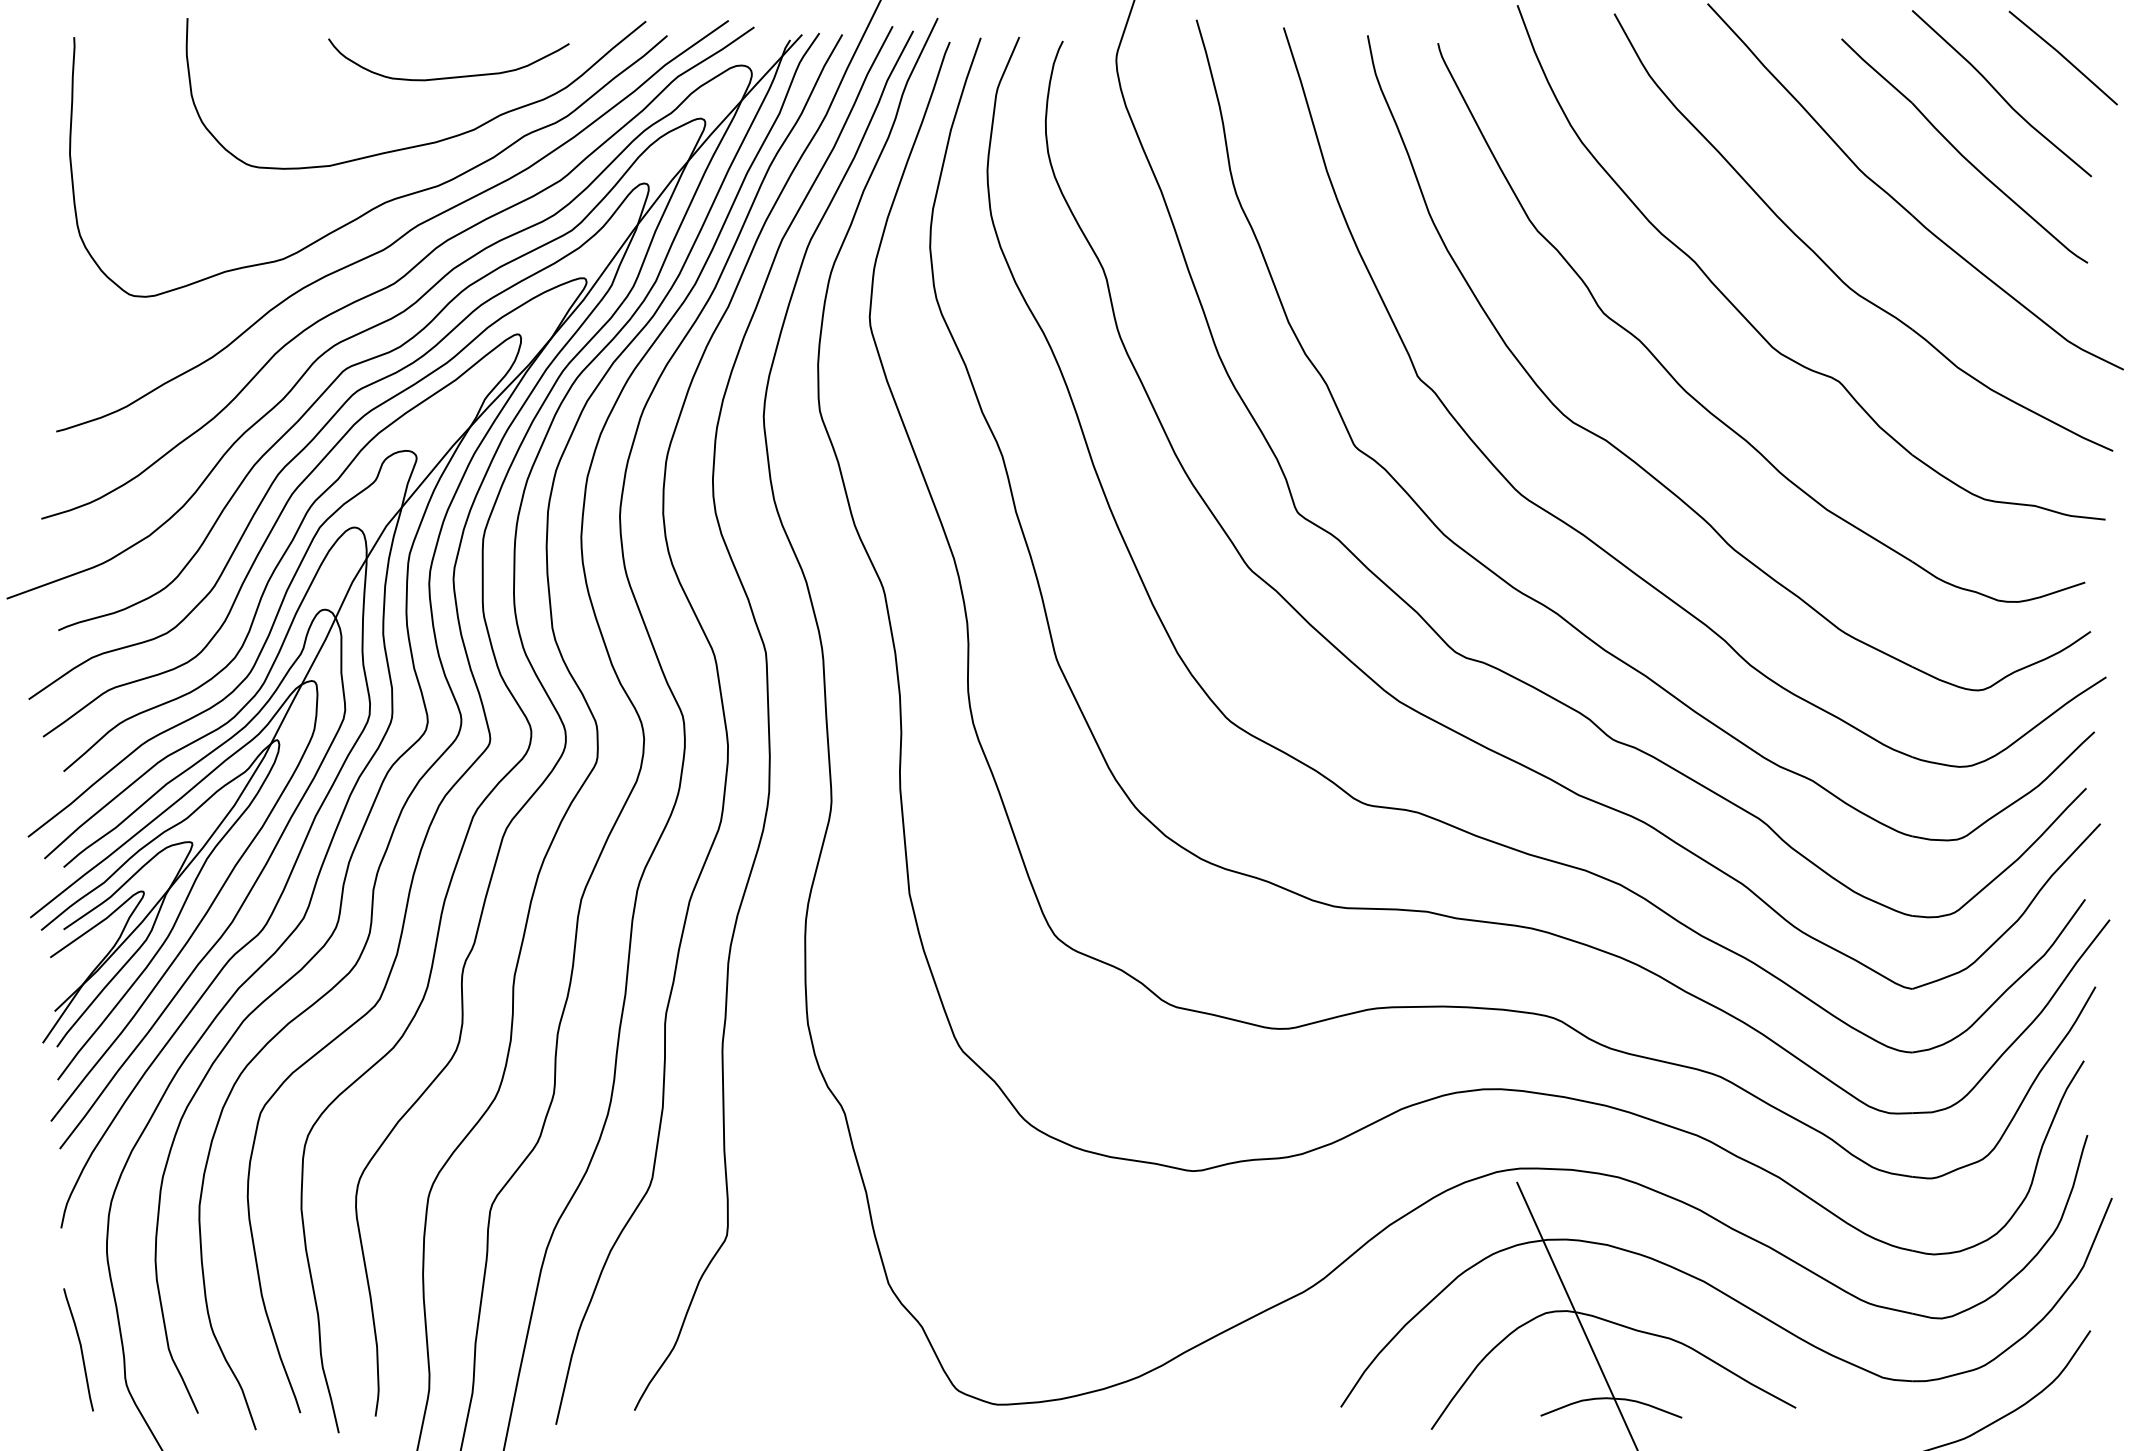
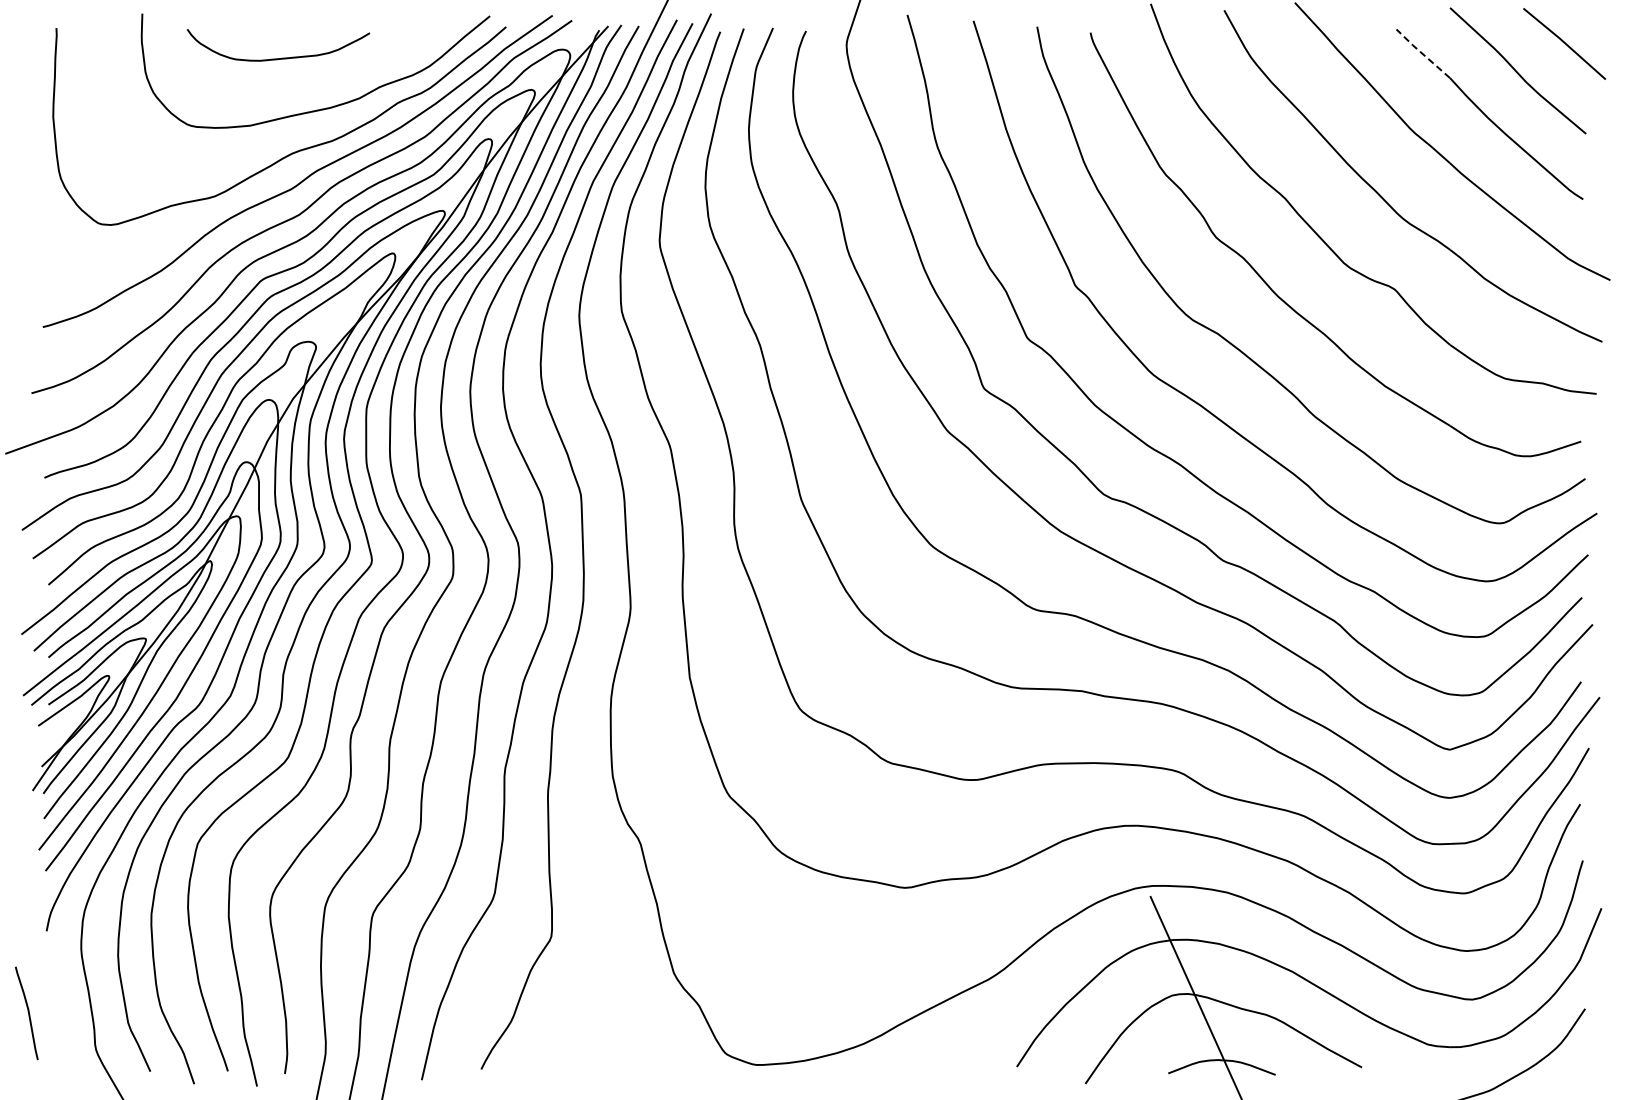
line: (1875, 70) -> (1422, 53), solid -> dashed
curve: (452, 75) -> (281, 57), moved
curve: (80, 1349) -> (28, 1013), moved

